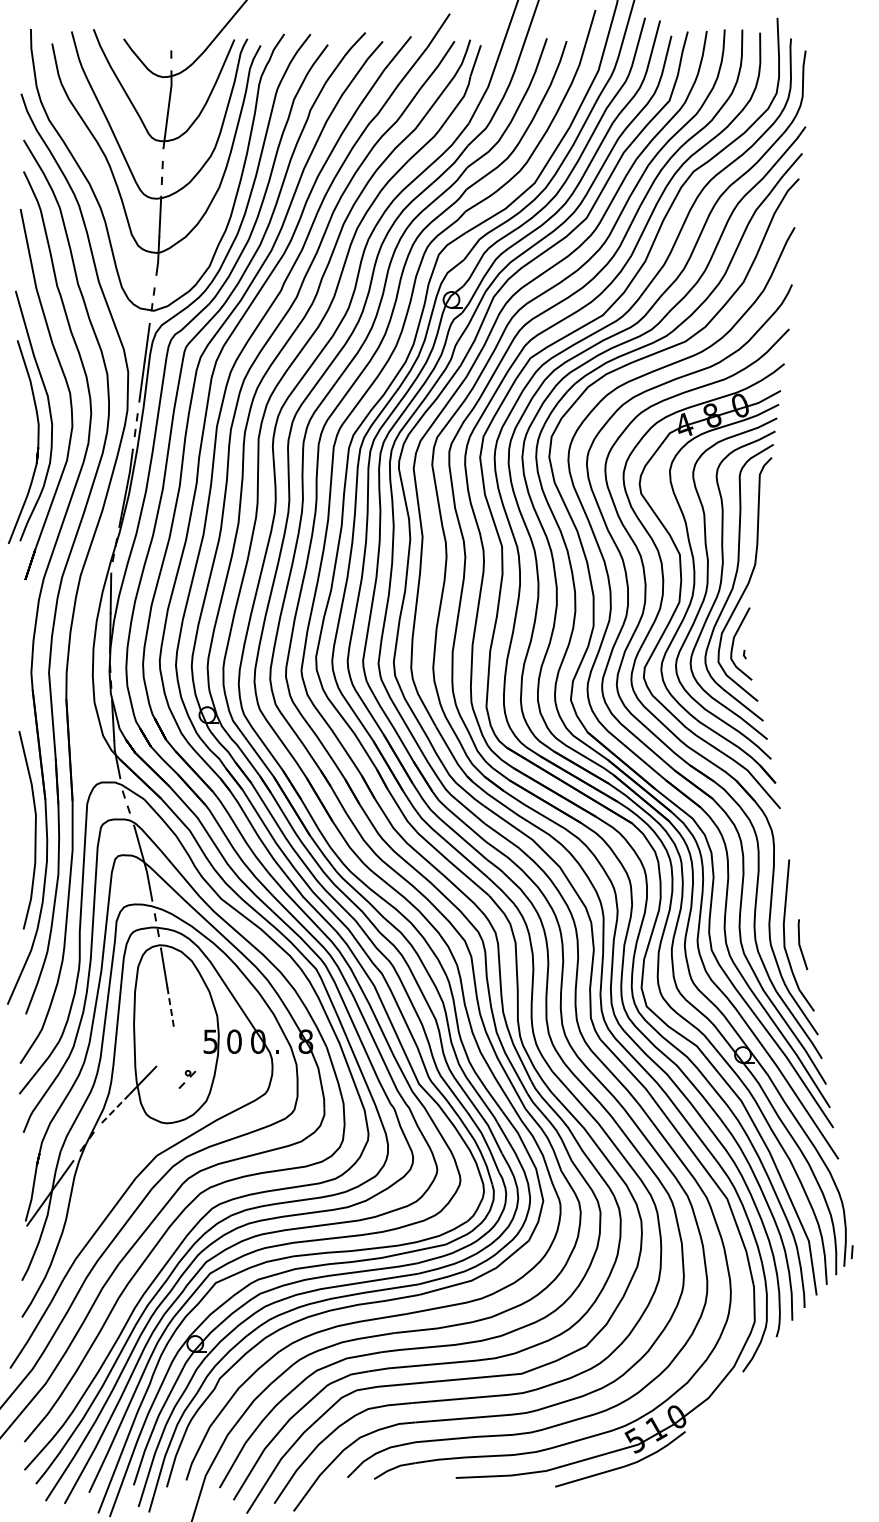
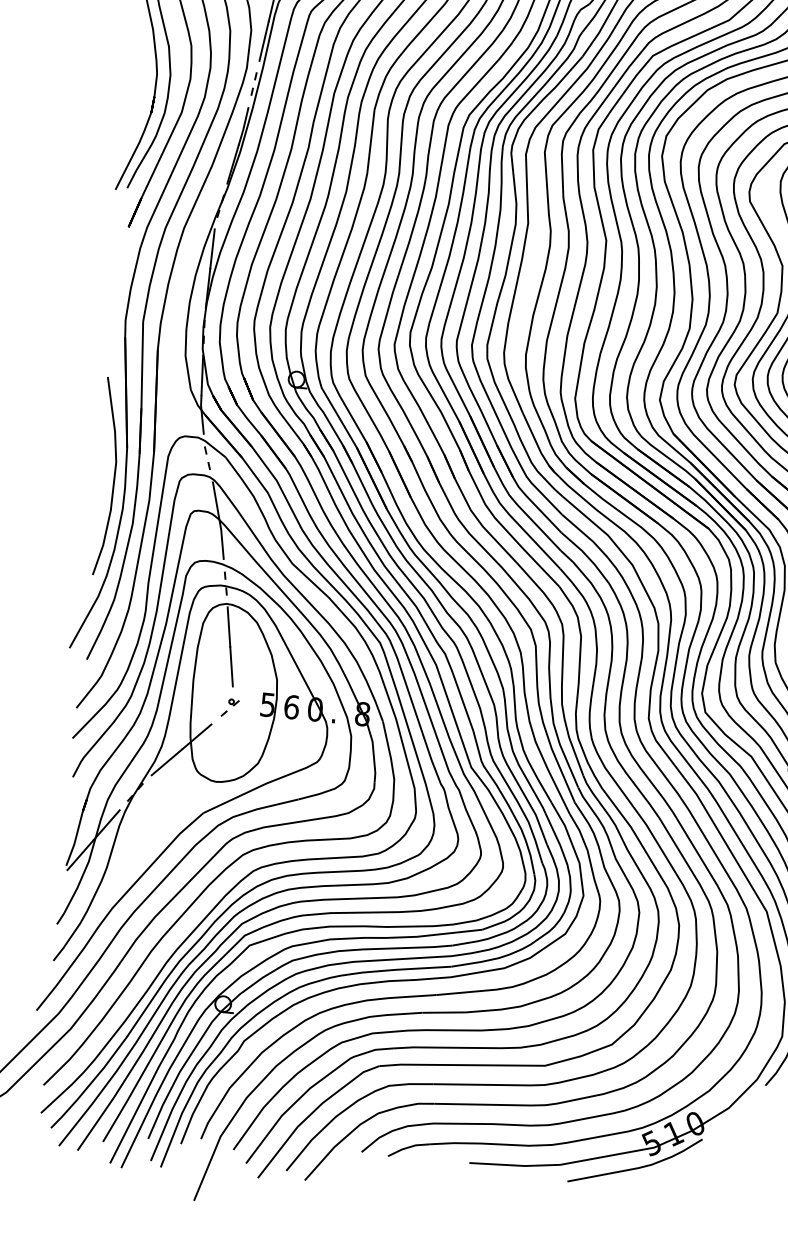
line: (170, 1007) -> (231, 666), dashed -> solid
text: (234, 1041) -> (291, 707), 0 -> 6
part: (187, 1079) -> (230, 708), moved
line: (115, 1108) -> (166, 762), dashed -> solid

